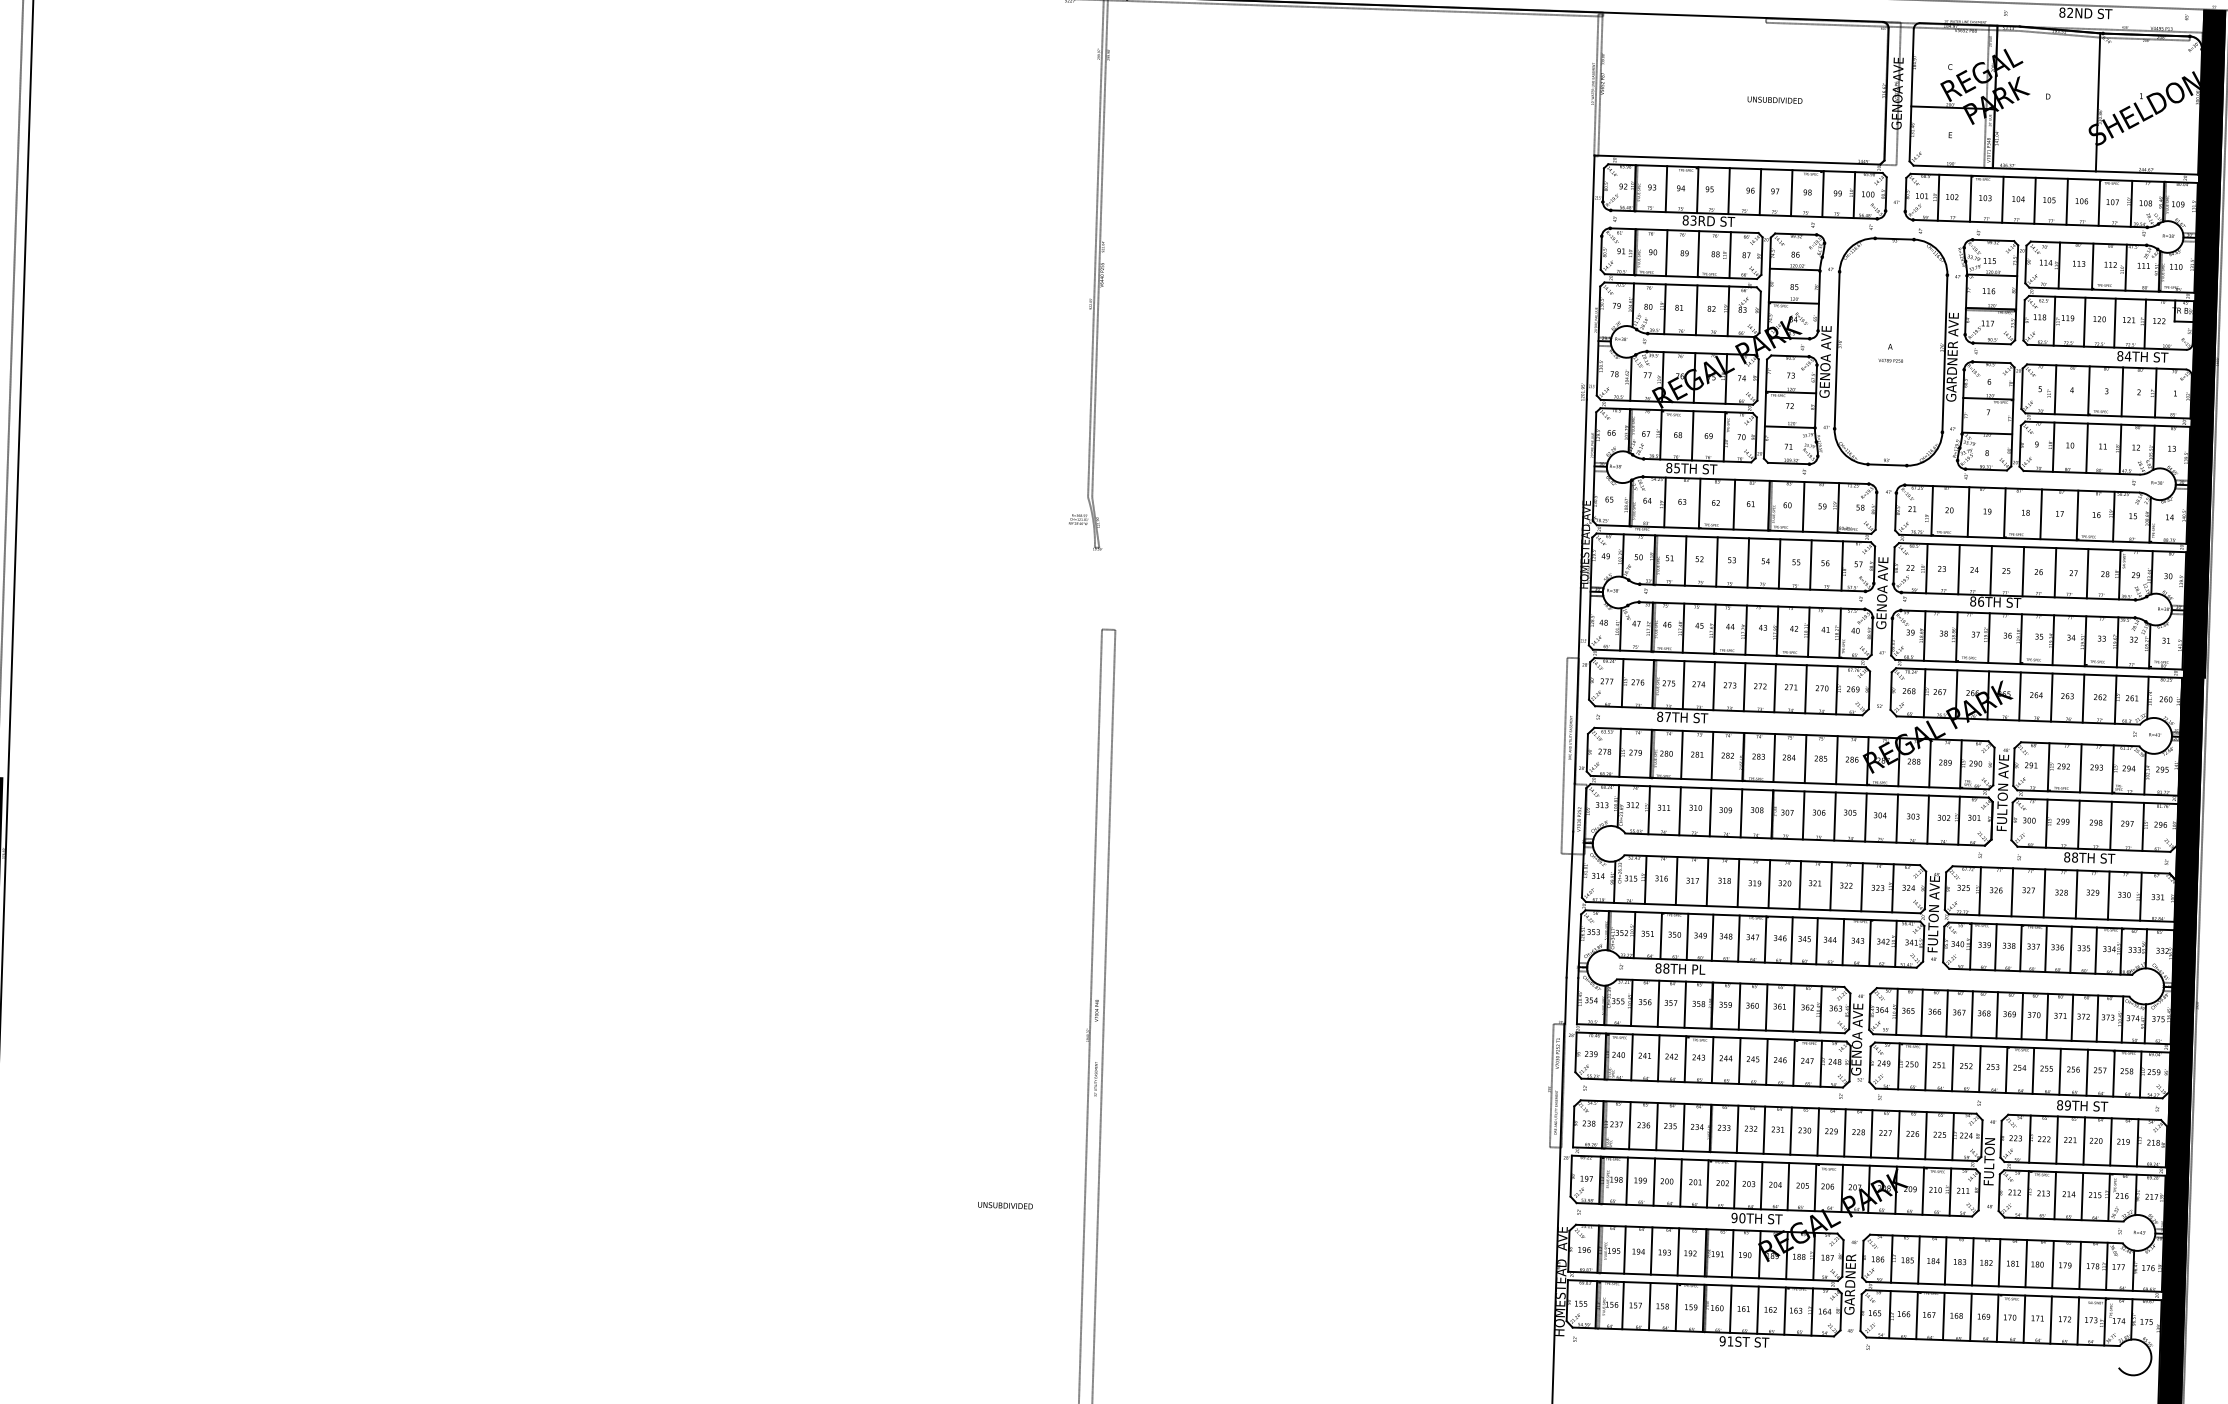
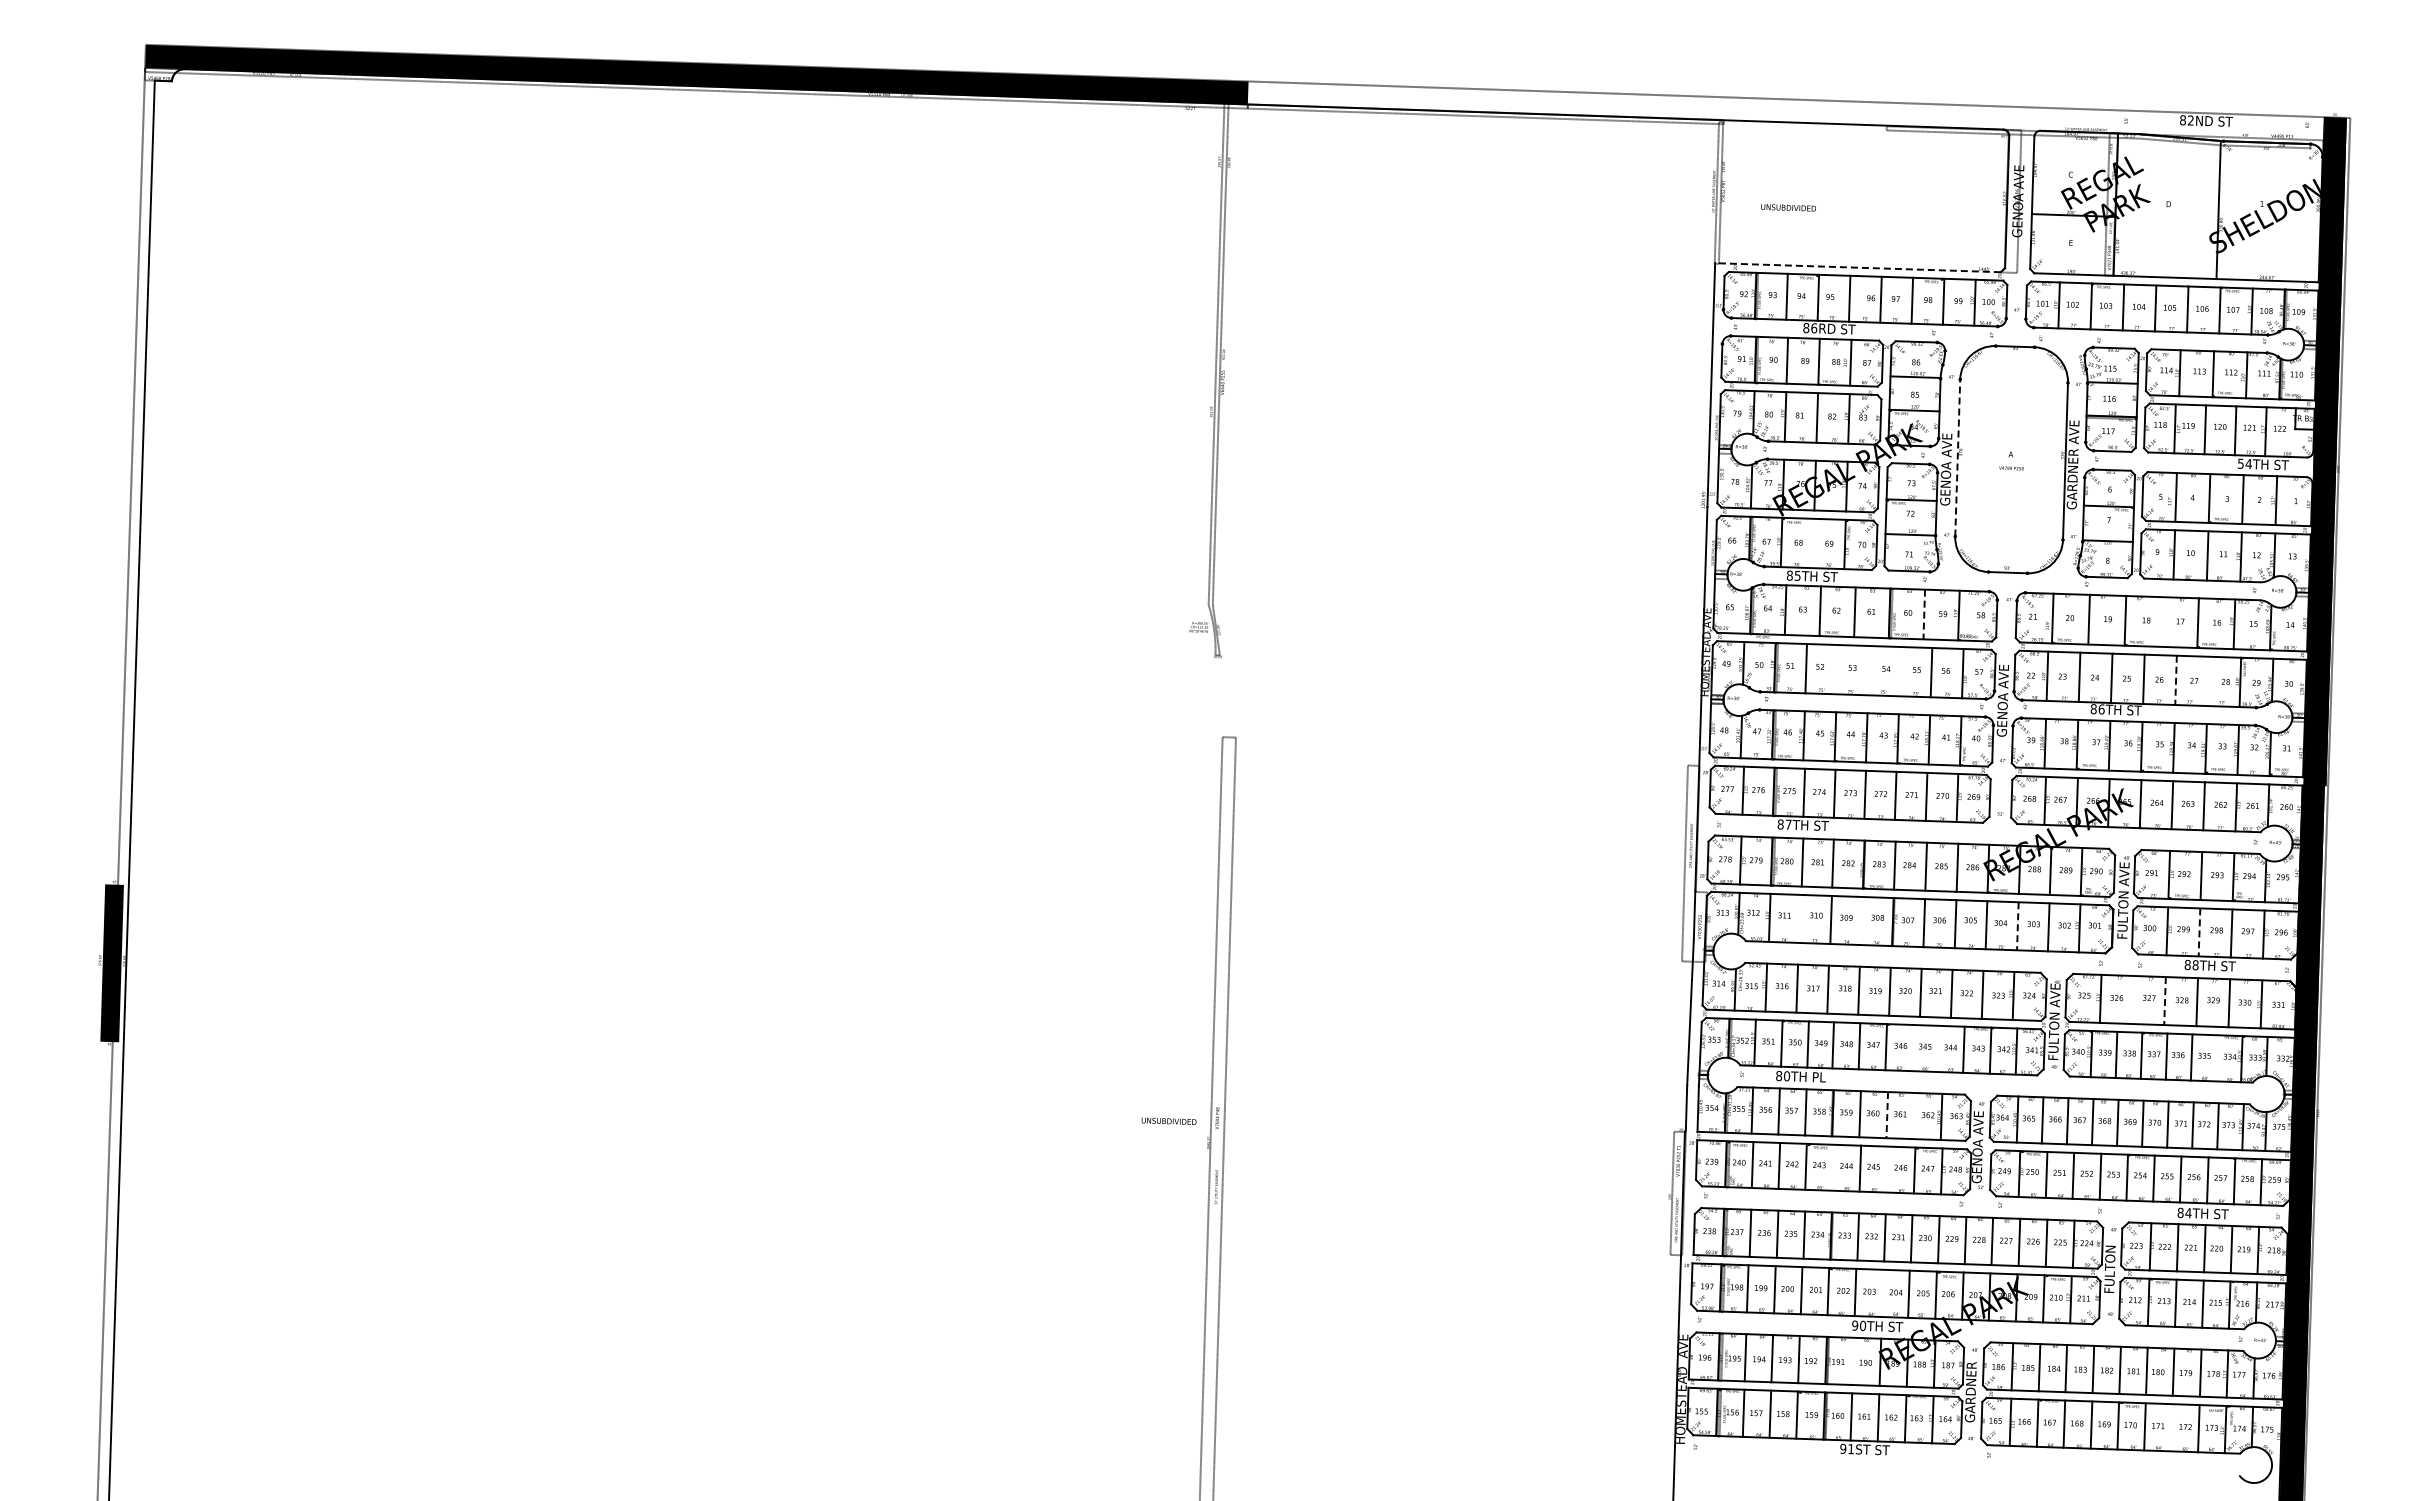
text: (1774, 99) -> (1788, 207), moved
line: (1736, 159) -> (1857, 267), solid -> dashed
text: (1693, 220) -> (1814, 328), 83RD -> 86RD
line: (1836, 349) -> (1957, 457), solid -> dashed
text: (2119, 355) -> (2240, 463), 84TH -> 54TH
line: (1692, 435) -> (1813, 543), removed
line: (1803, 506) -> (1924, 614), solid -> dashed
line: (2040, 513) -> (2161, 621), removed
line: (1716, 561) -> (1837, 669), removed
line: (1747, 562) -> (1868, 670), removed
line: (1778, 563) -> (1899, 671), removed
line: (2055, 572) -> (2176, 680), solid -> dashed
line: (2087, 573) -> (2208, 681), removed
line: (1679, 810) -> (1800, 918), removed
line: (1740, 813) -> (1861, 921), removed
line: (1896, 818) -> (2017, 926), solid -> dashed
line: (2078, 824) -> (2199, 932), solid -> dashed
line: (2011, 891) -> (2132, 999), removed
line: (2044, 893) -> (2165, 1001), solid -> dashed
line: (1791, 939) -> (1912, 1047), removed
line: (1816, 940) -> (1937, 1048), removed
line: (2095, 950) -> (2216, 1058), removed
text: (1666, 968) -> (1787, 1076), 88TH -> 80TH
line: (1766, 1007) -> (1887, 1115), solid -> dashed
line: (1793, 1007) -> (1914, 1115), removed
line: (1711, 1059) -> (1832, 1167), removed
line: (1766, 1061) -> (1887, 1169), removed
text: (2067, 1105) -> (2188, 1213), 89TH -> 84TH
line: (1761, 1184) -> (1882, 1292), removed
text: (1004, 1204) -> (1168, 1120), moved
line: (1732, 1253) -> (1853, 1361), removed
line: (2050, 1319) -> (2171, 1427), removed

